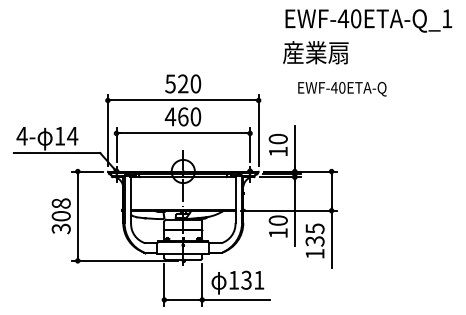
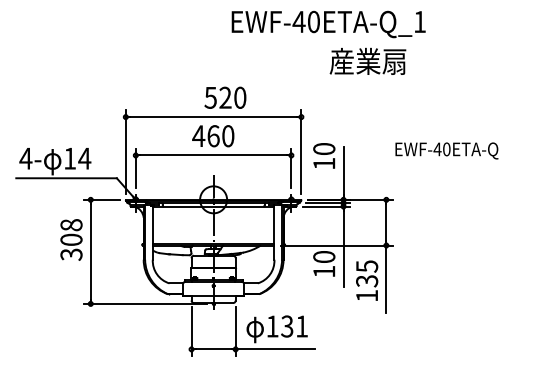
text: (368, 20) -> (328, 24), moved
text: (183, 83) -> (225, 97), moved
text: (342, 88) -> (446, 150), moved
text: (278, 144) -> (324, 155), moved
text: (61, 215) -> (71, 239), moved

